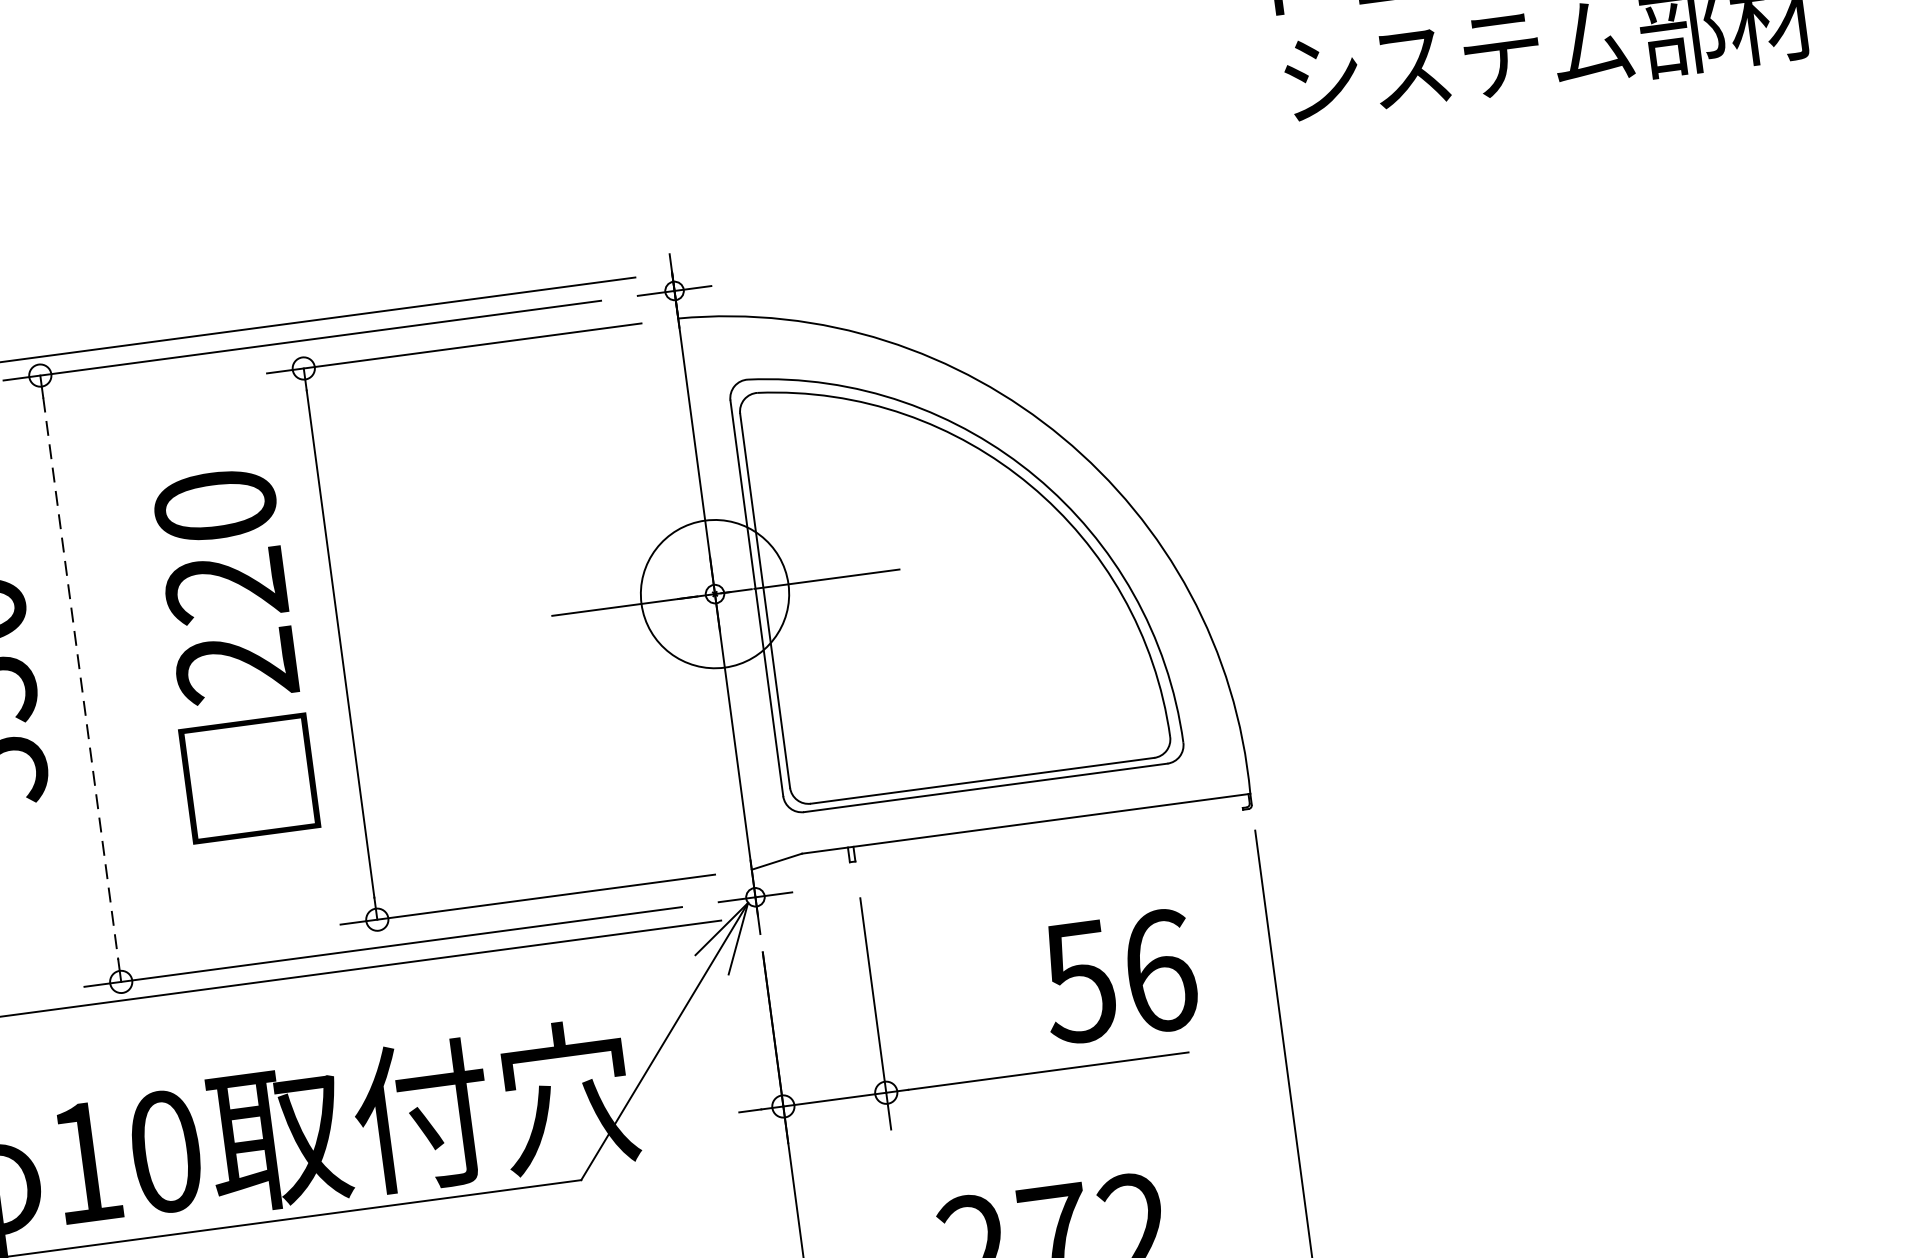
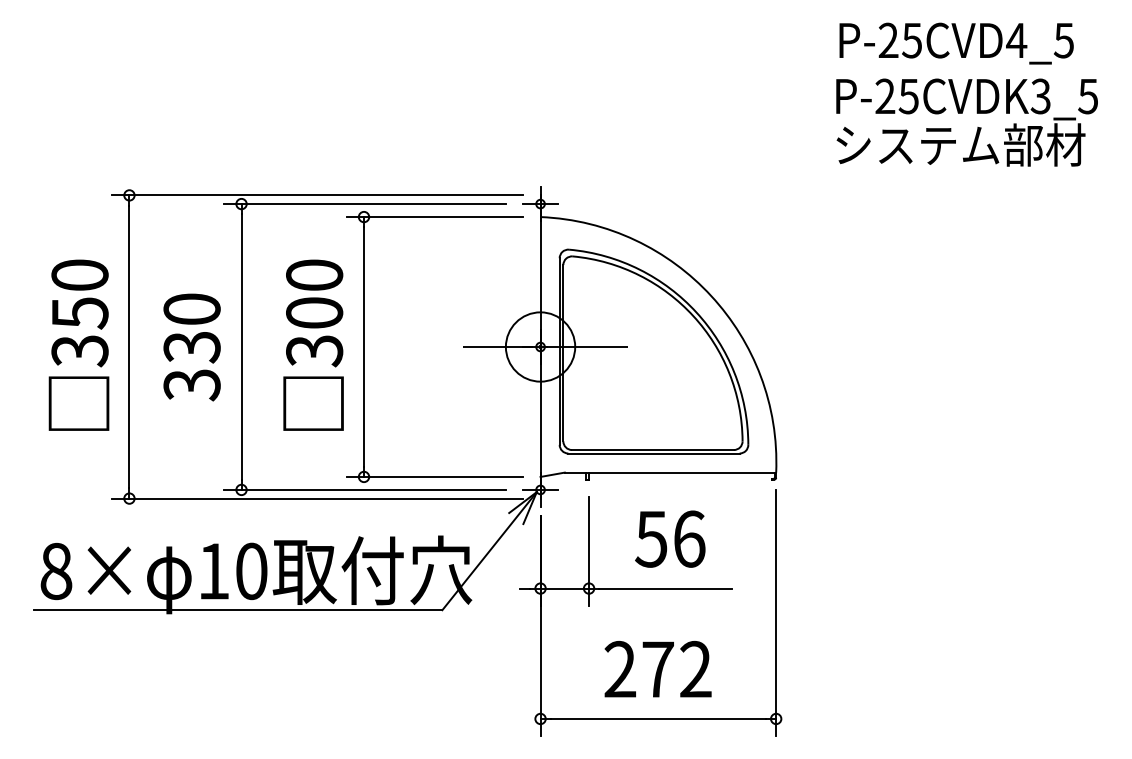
text: (231, 627) -> (314, 332), 220 -> 300
line: (80, 679) -> (241, 347), dashed -> solid
text: (1119, 975) -> (670, 538), moved

